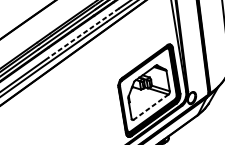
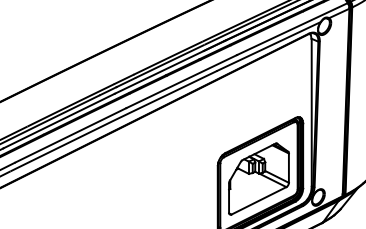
line: (83, 33) -> (181, 81), dashed -> solid
line: (150, 107) -> (258, 200), dashed -> solid

